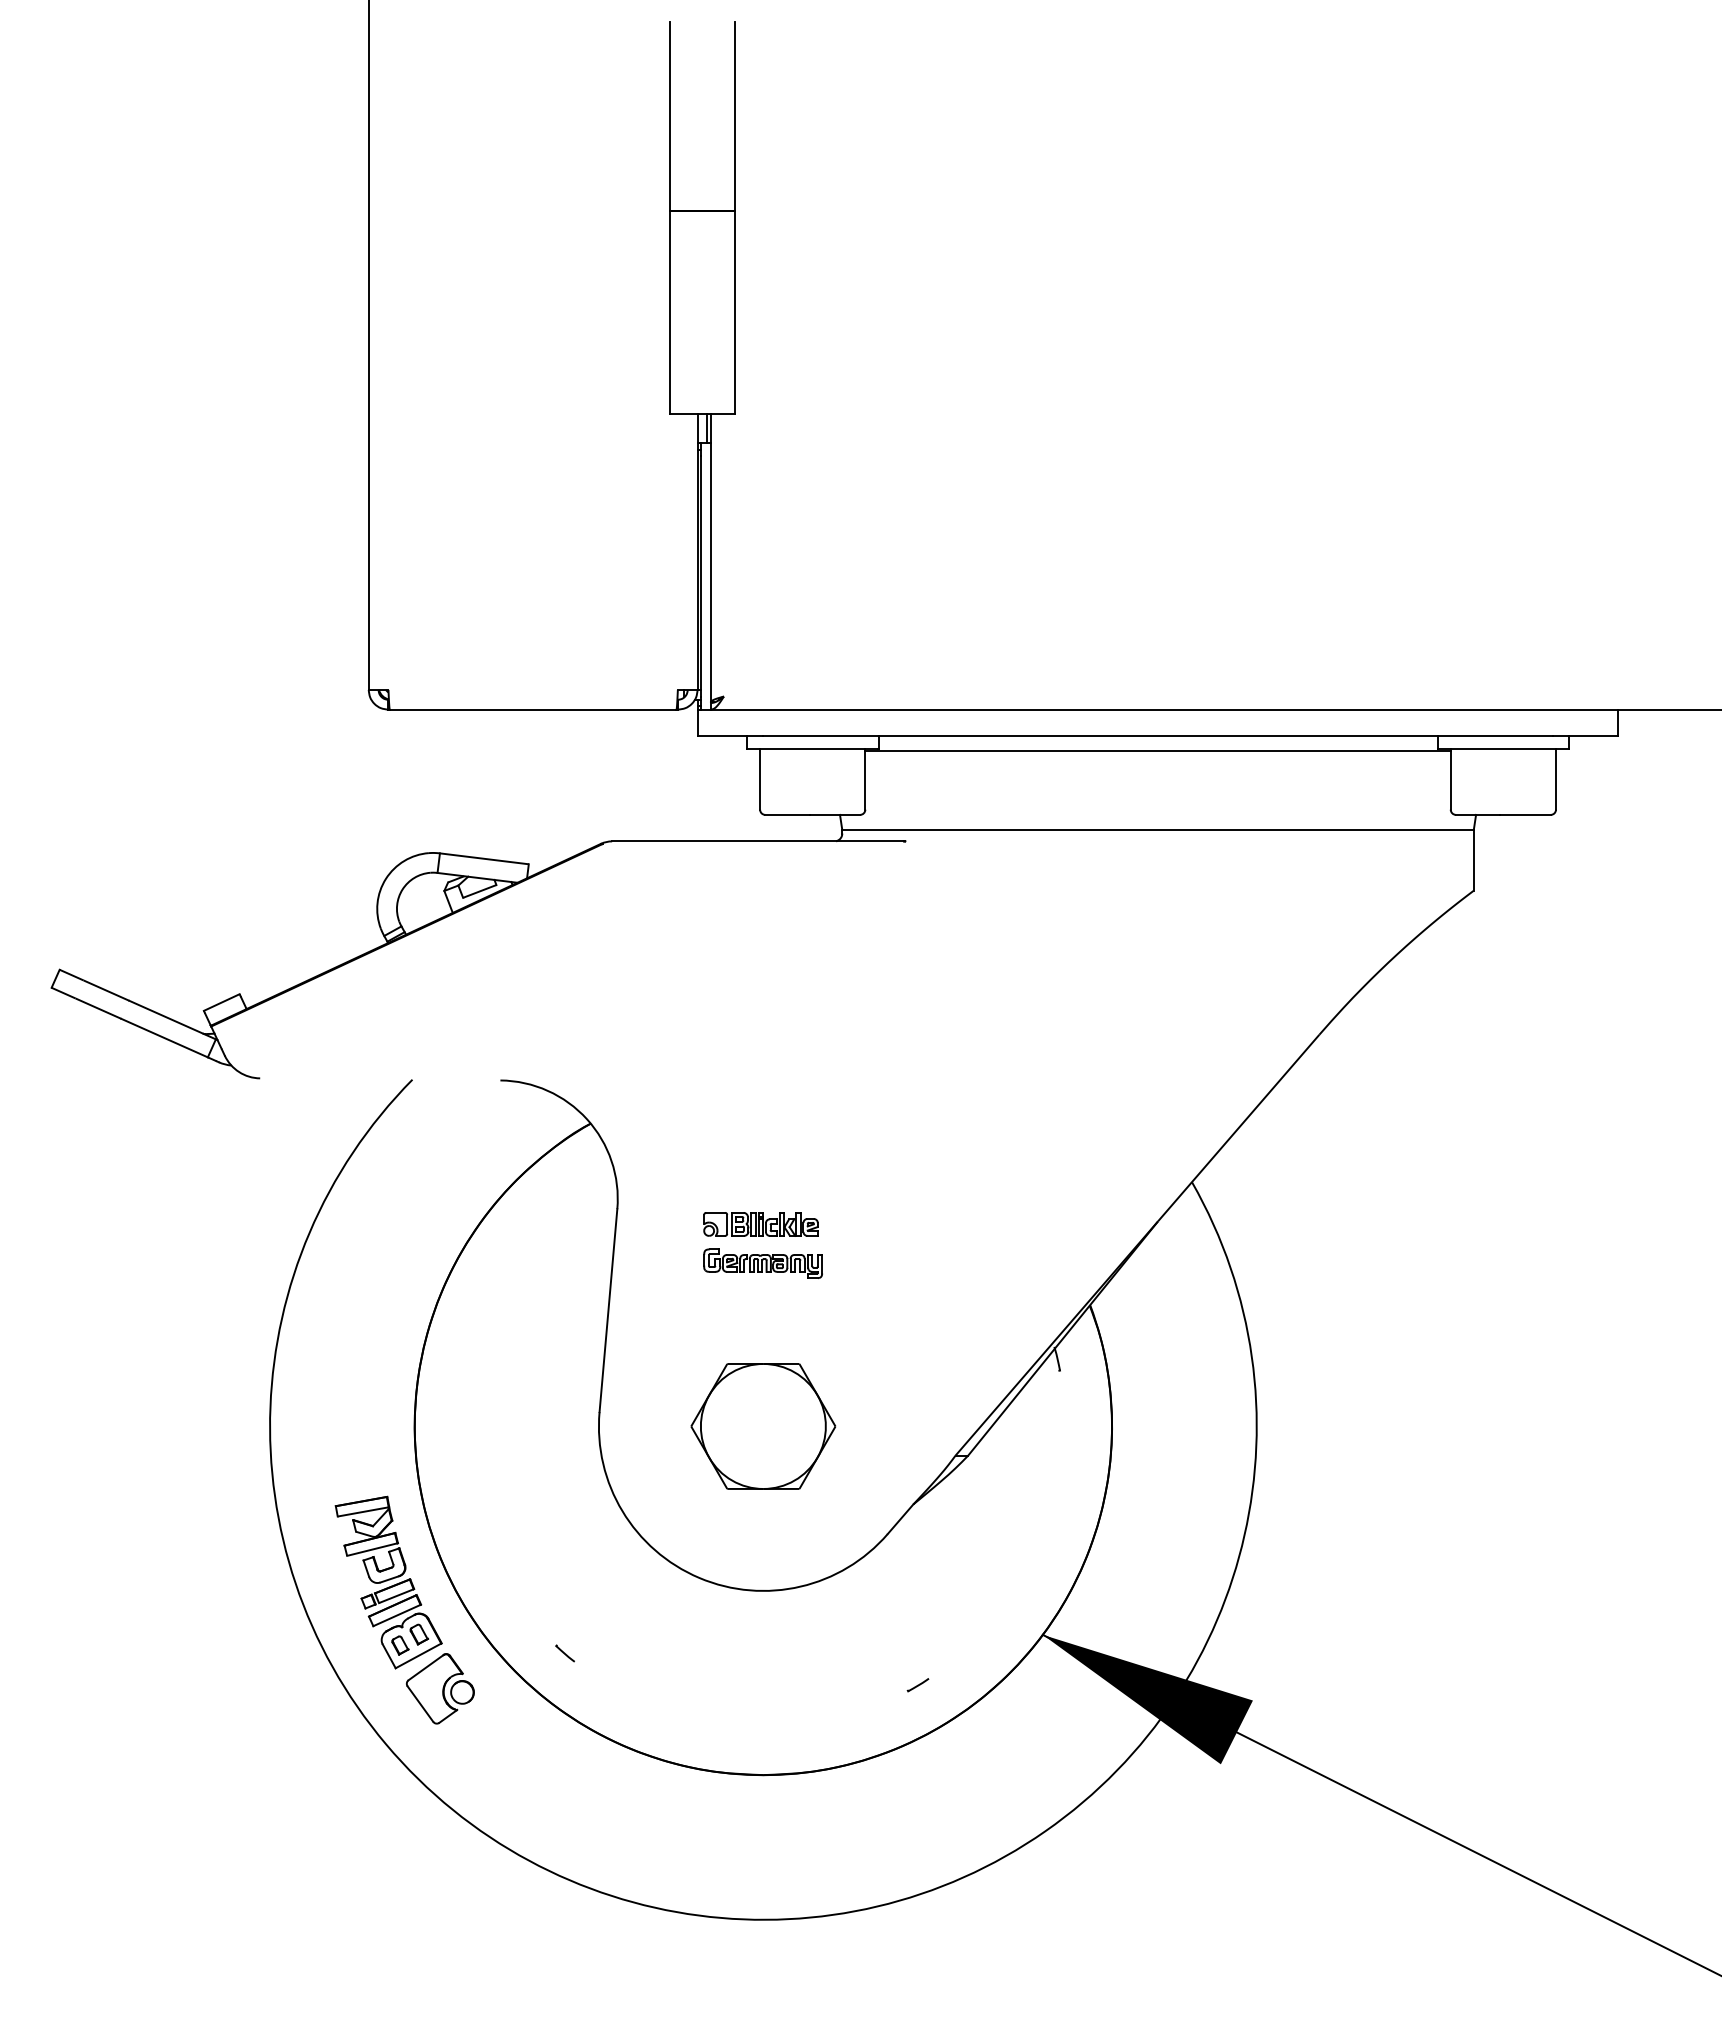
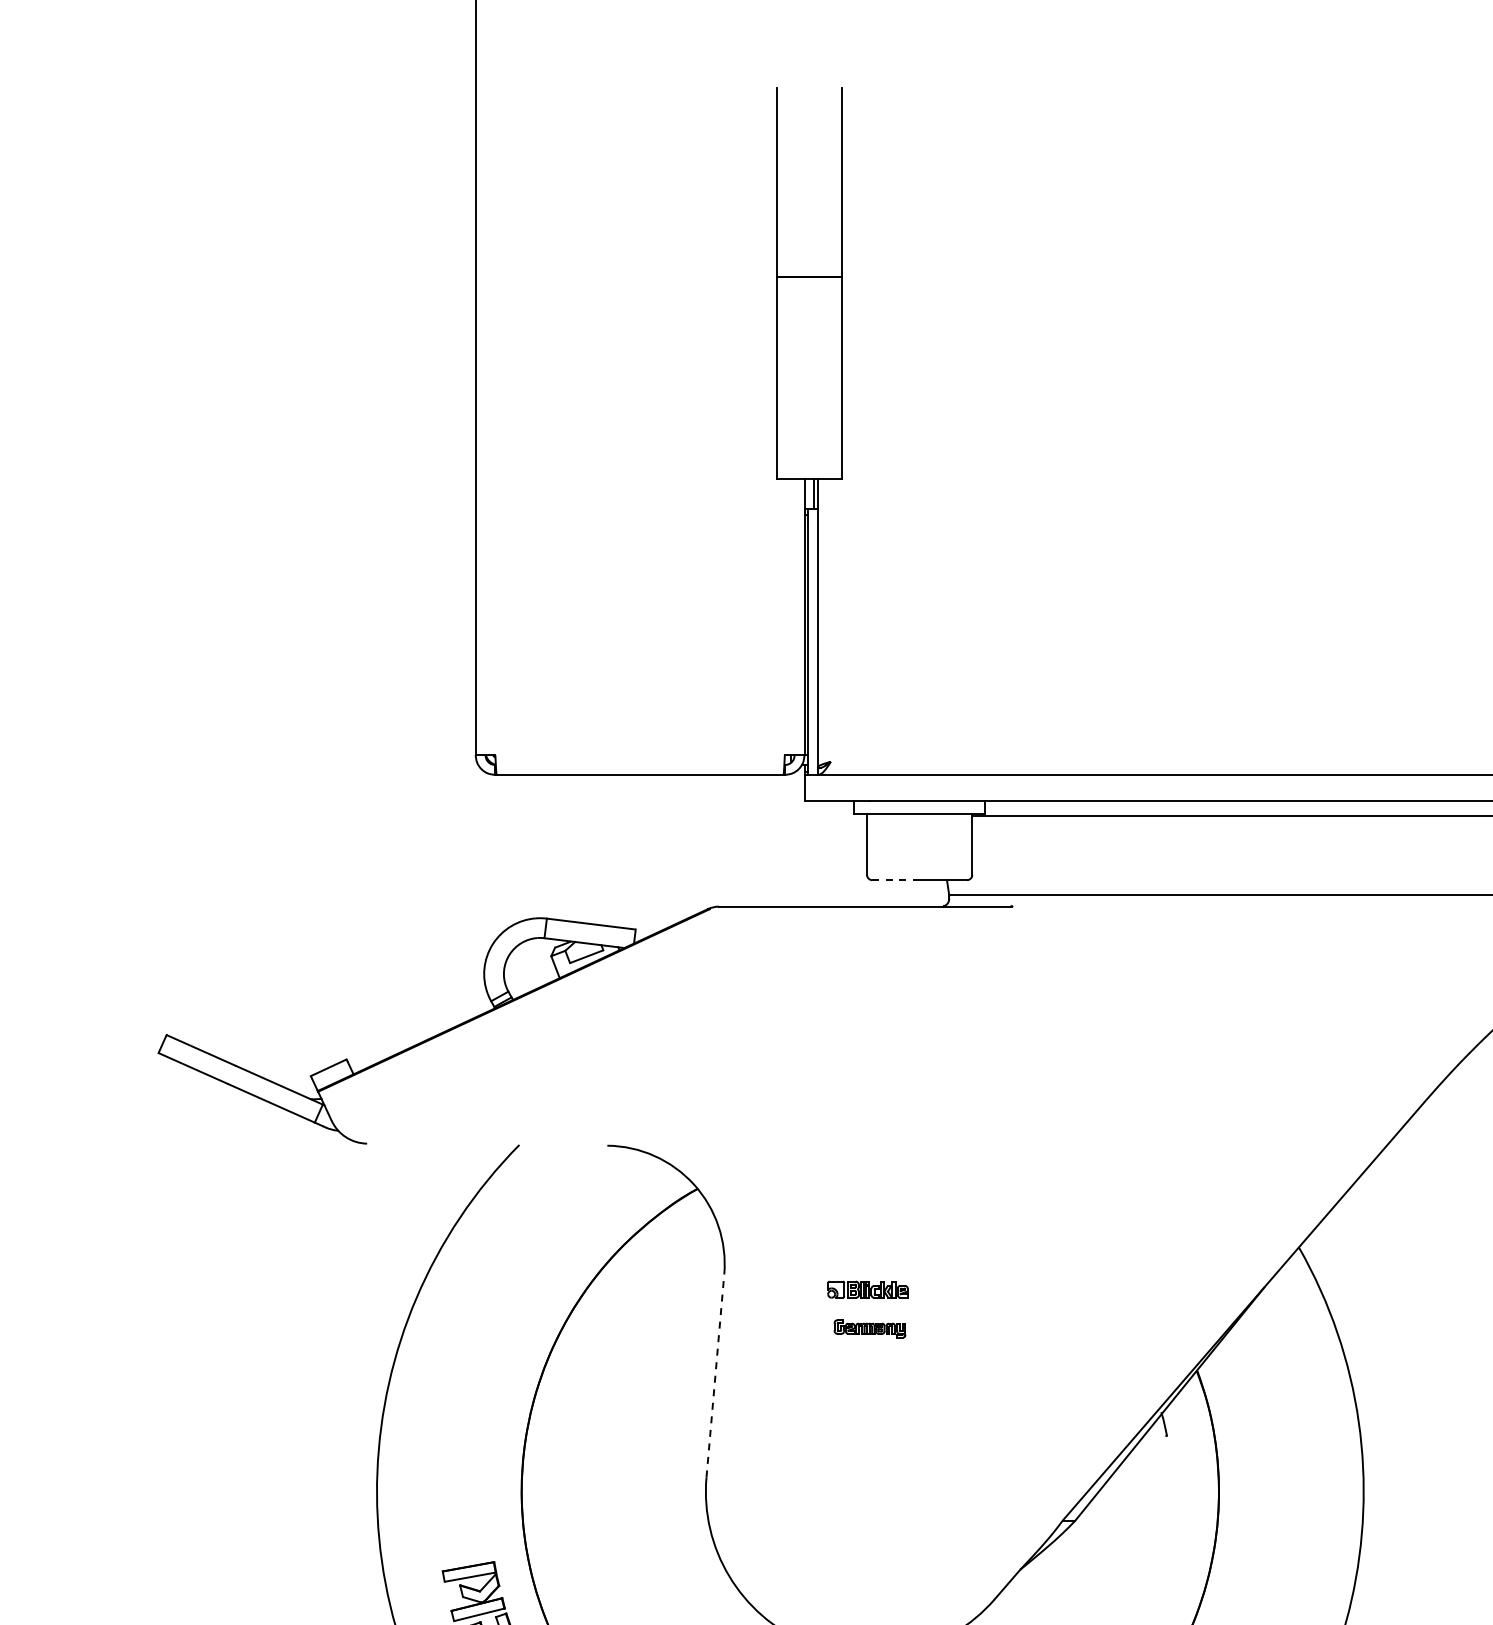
line: (788, 814) -> (895, 879), solid -> dashed
part: (760, 1224) -> (867, 1289), size x0.7
part: (762, 1263) -> (869, 1328), size x0.6
line: (608, 1310) -> (715, 1375), solid -> dashed
part: (763, 1426) -> (870, 1491), removed

